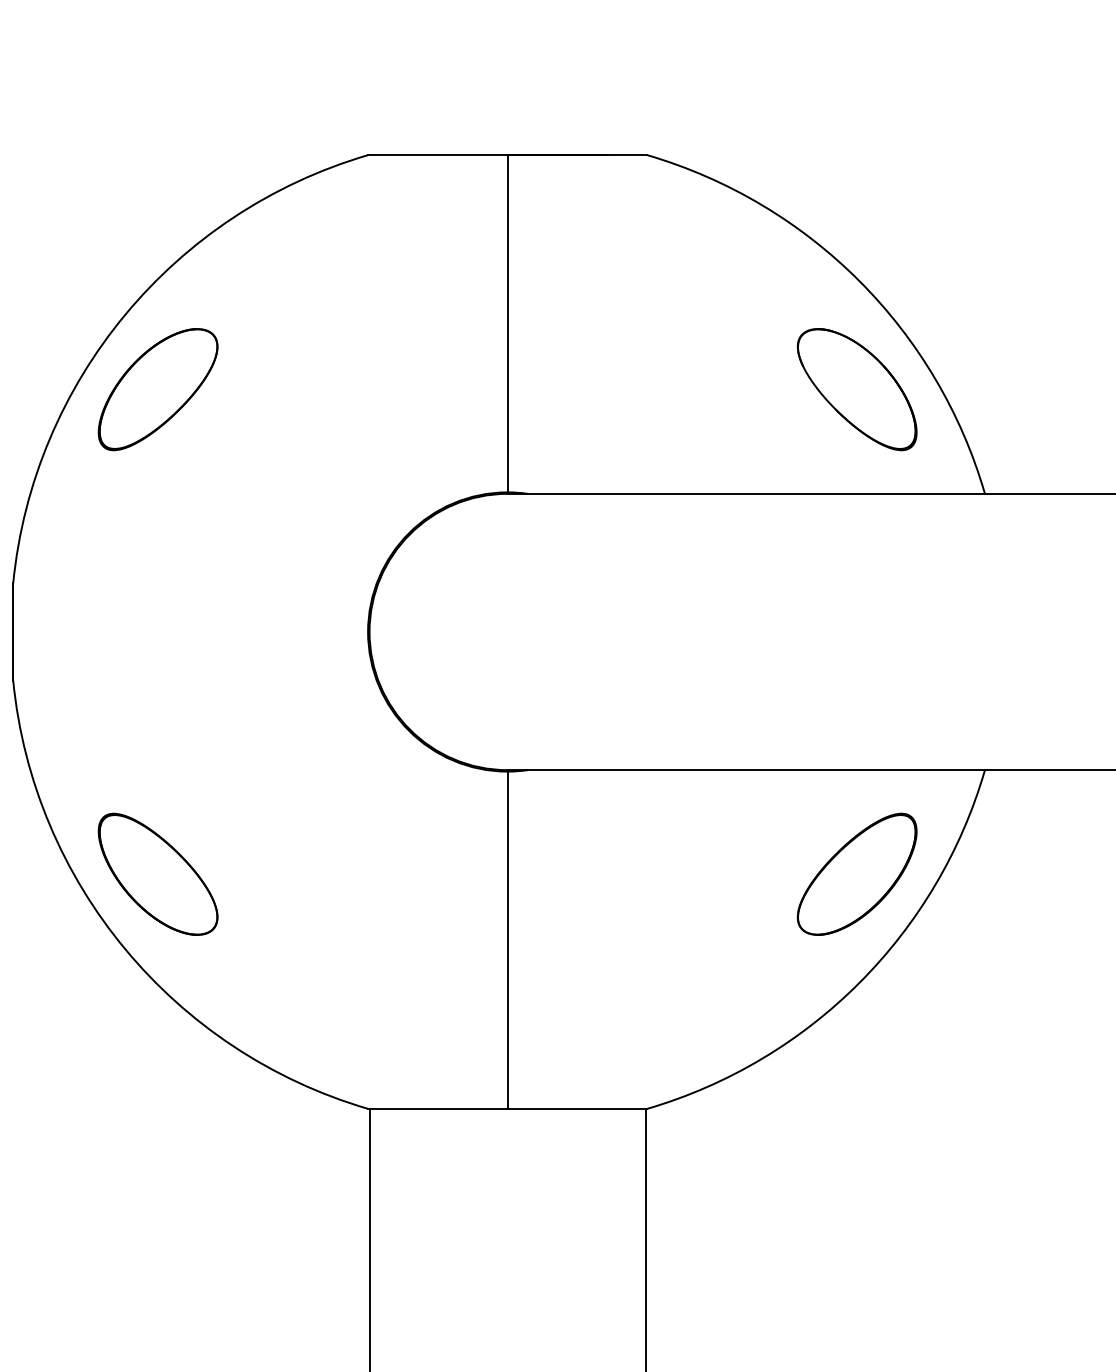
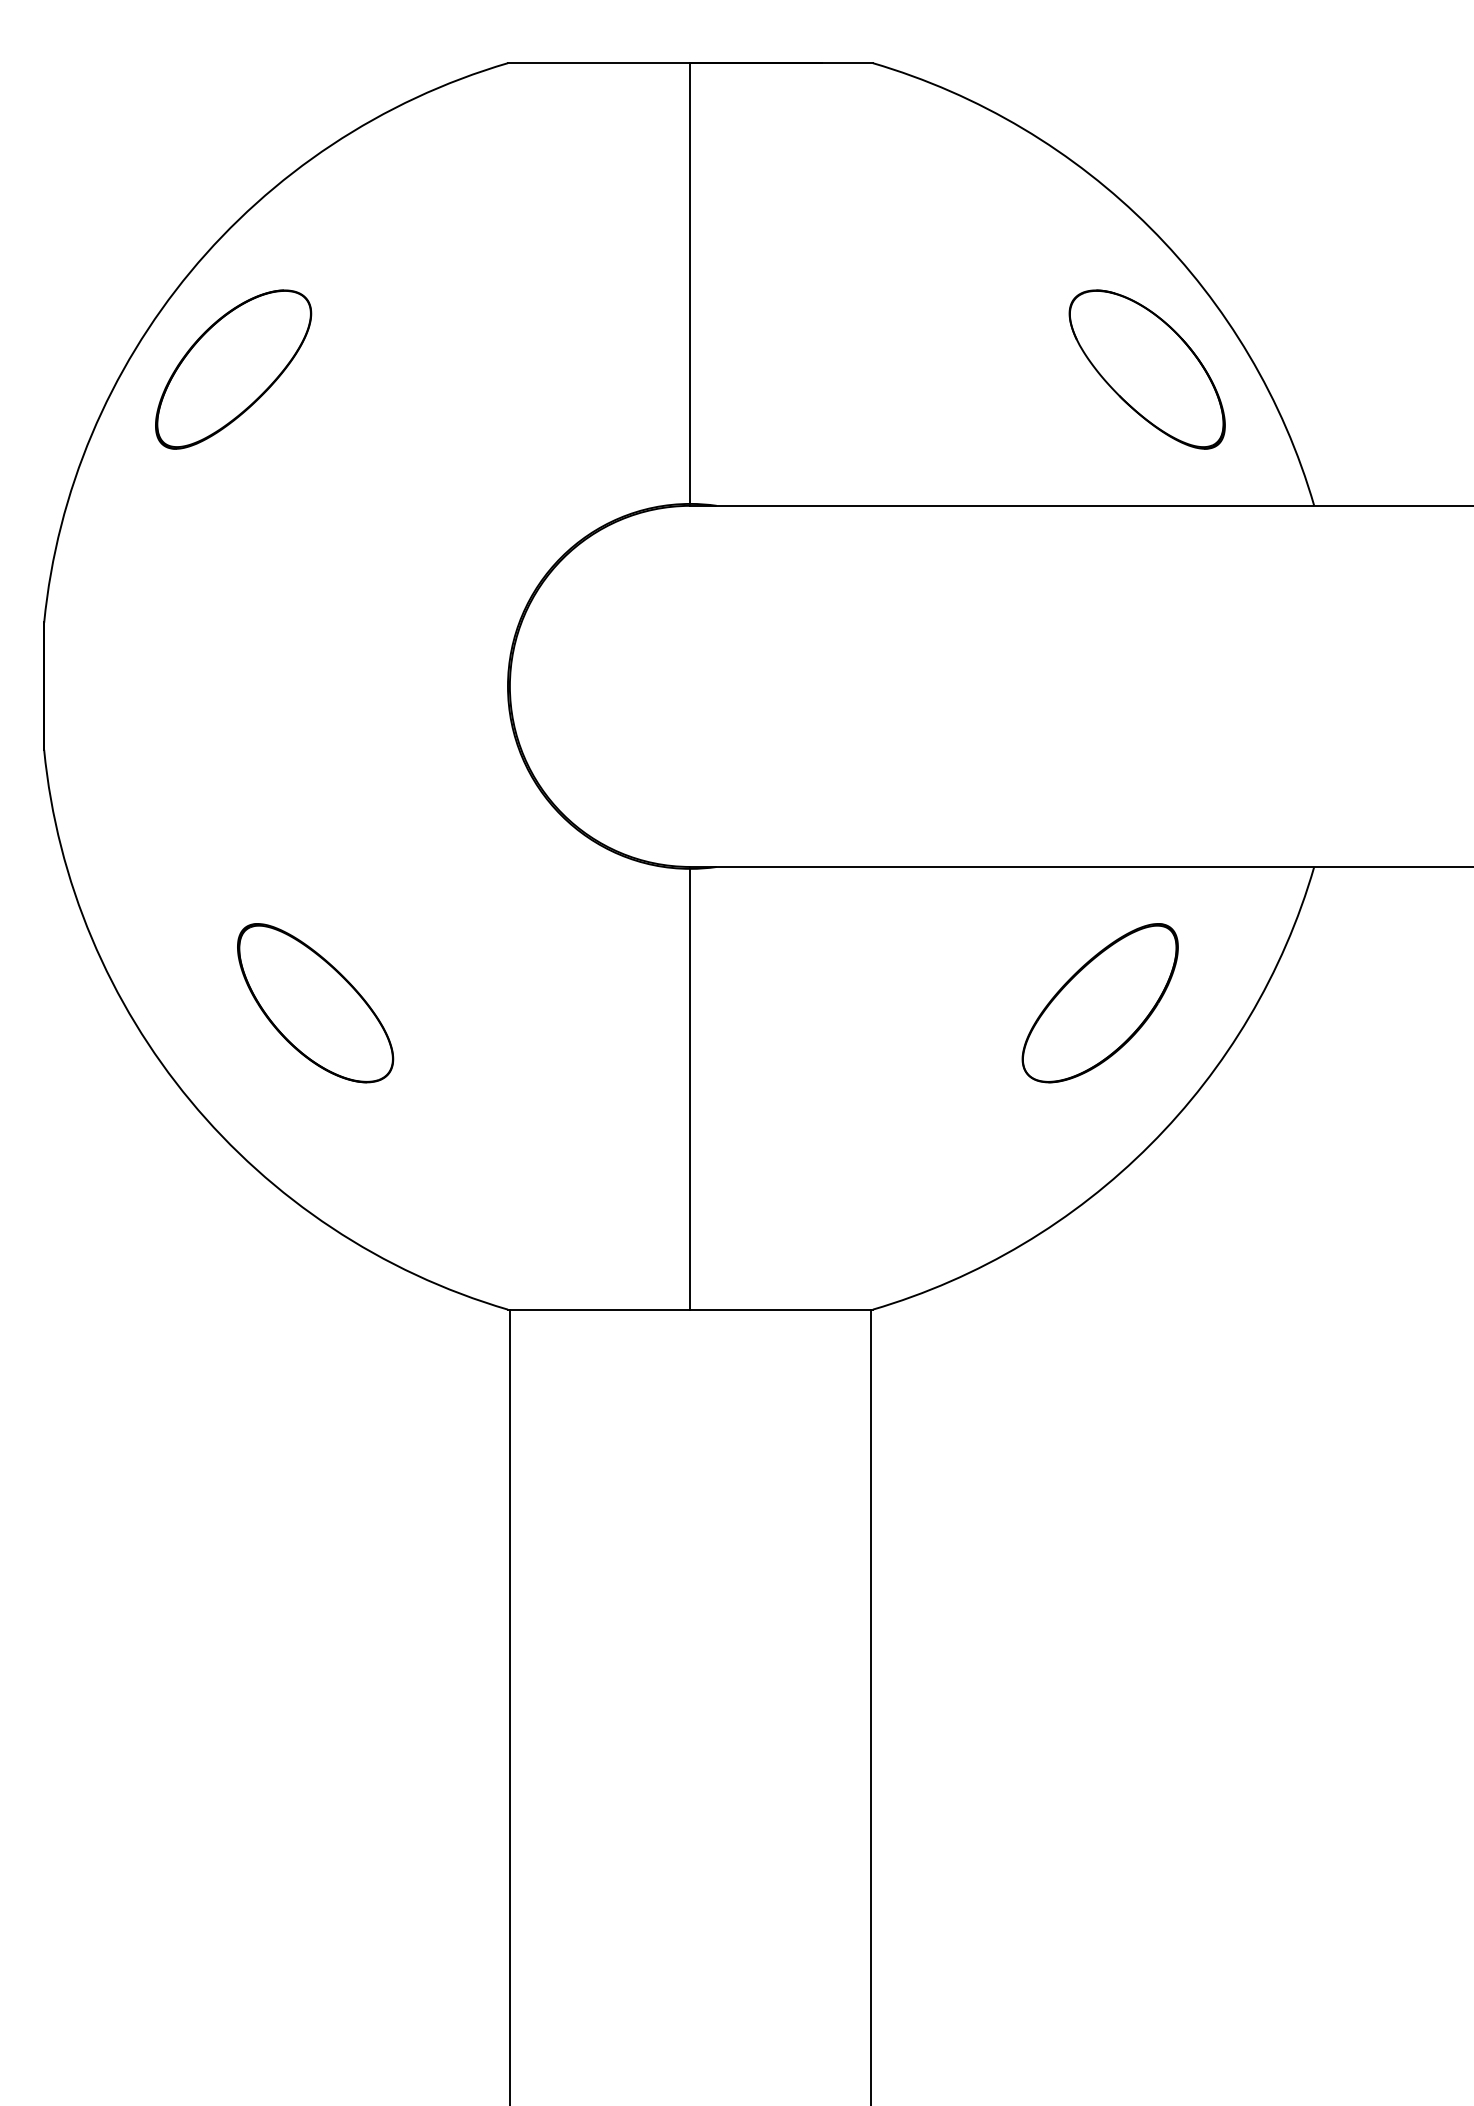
part: (158, 874) -> (315, 1003), moved
part: (856, 874) -> (1099, 1003), moved

